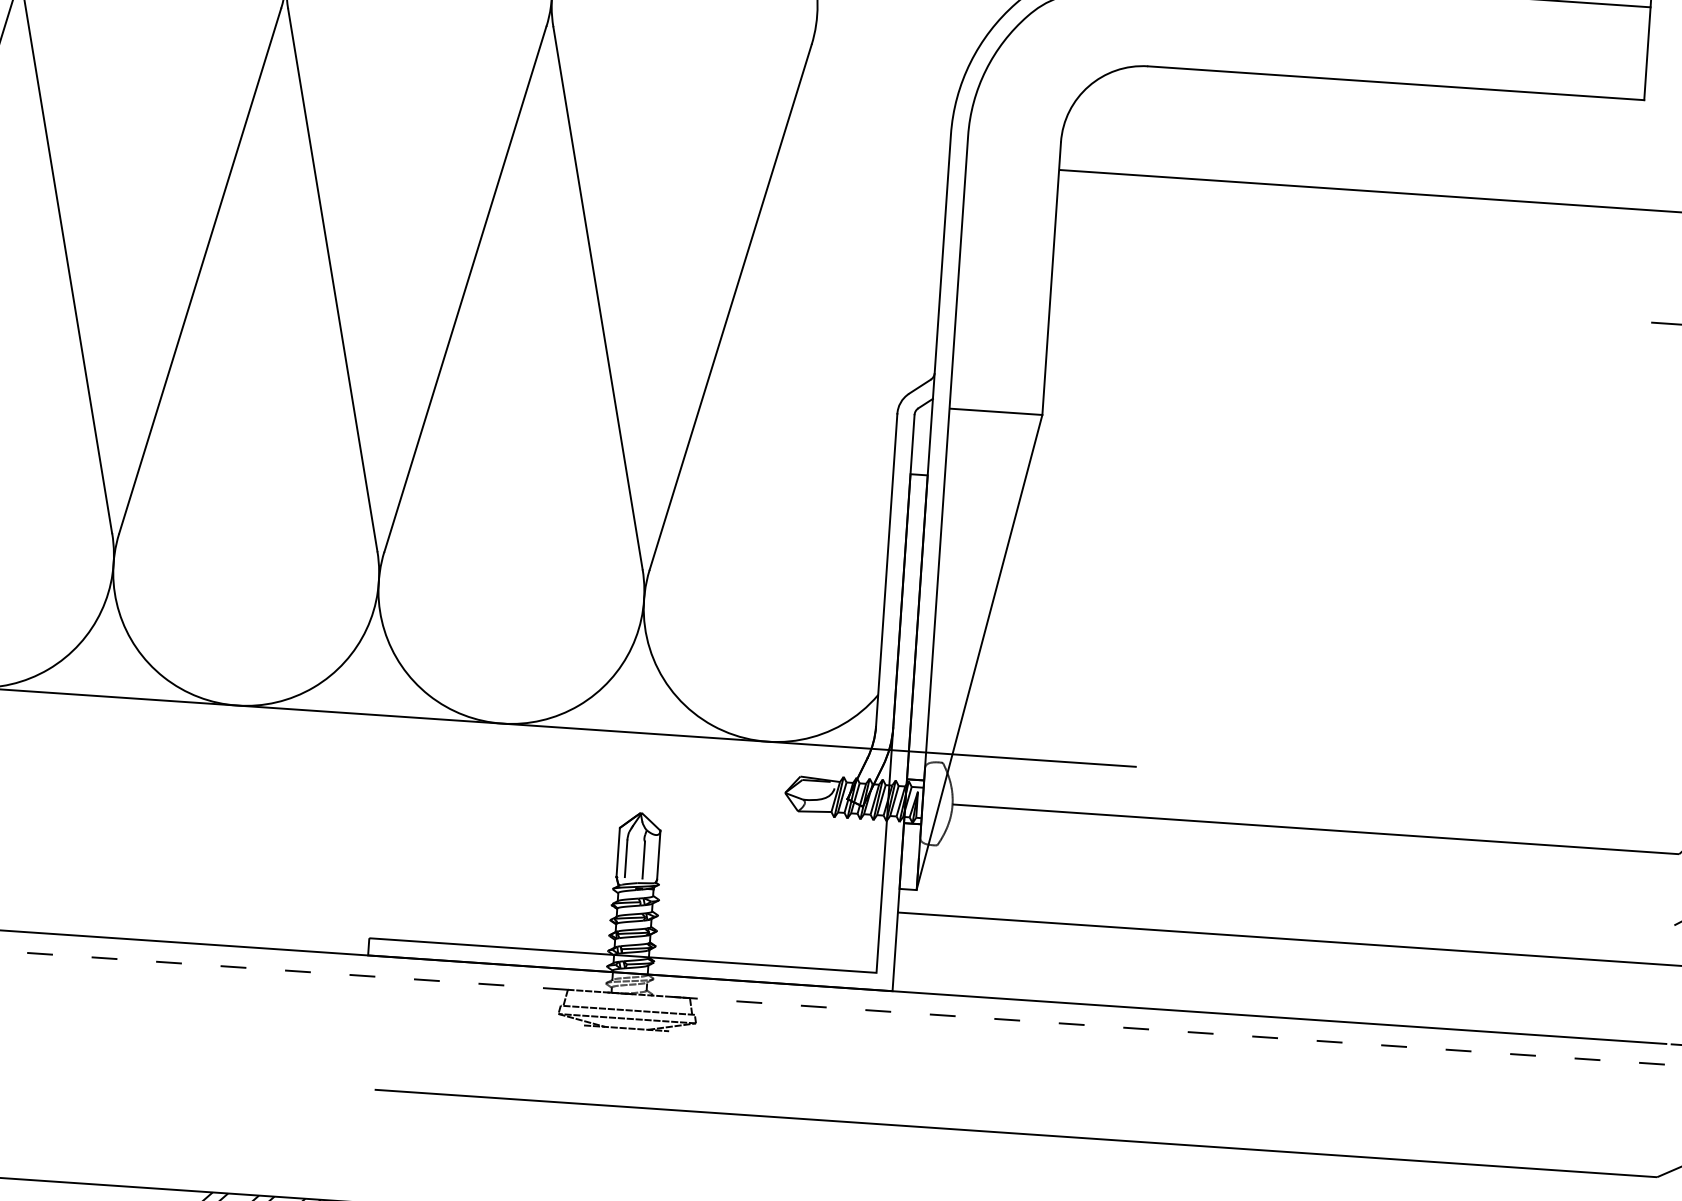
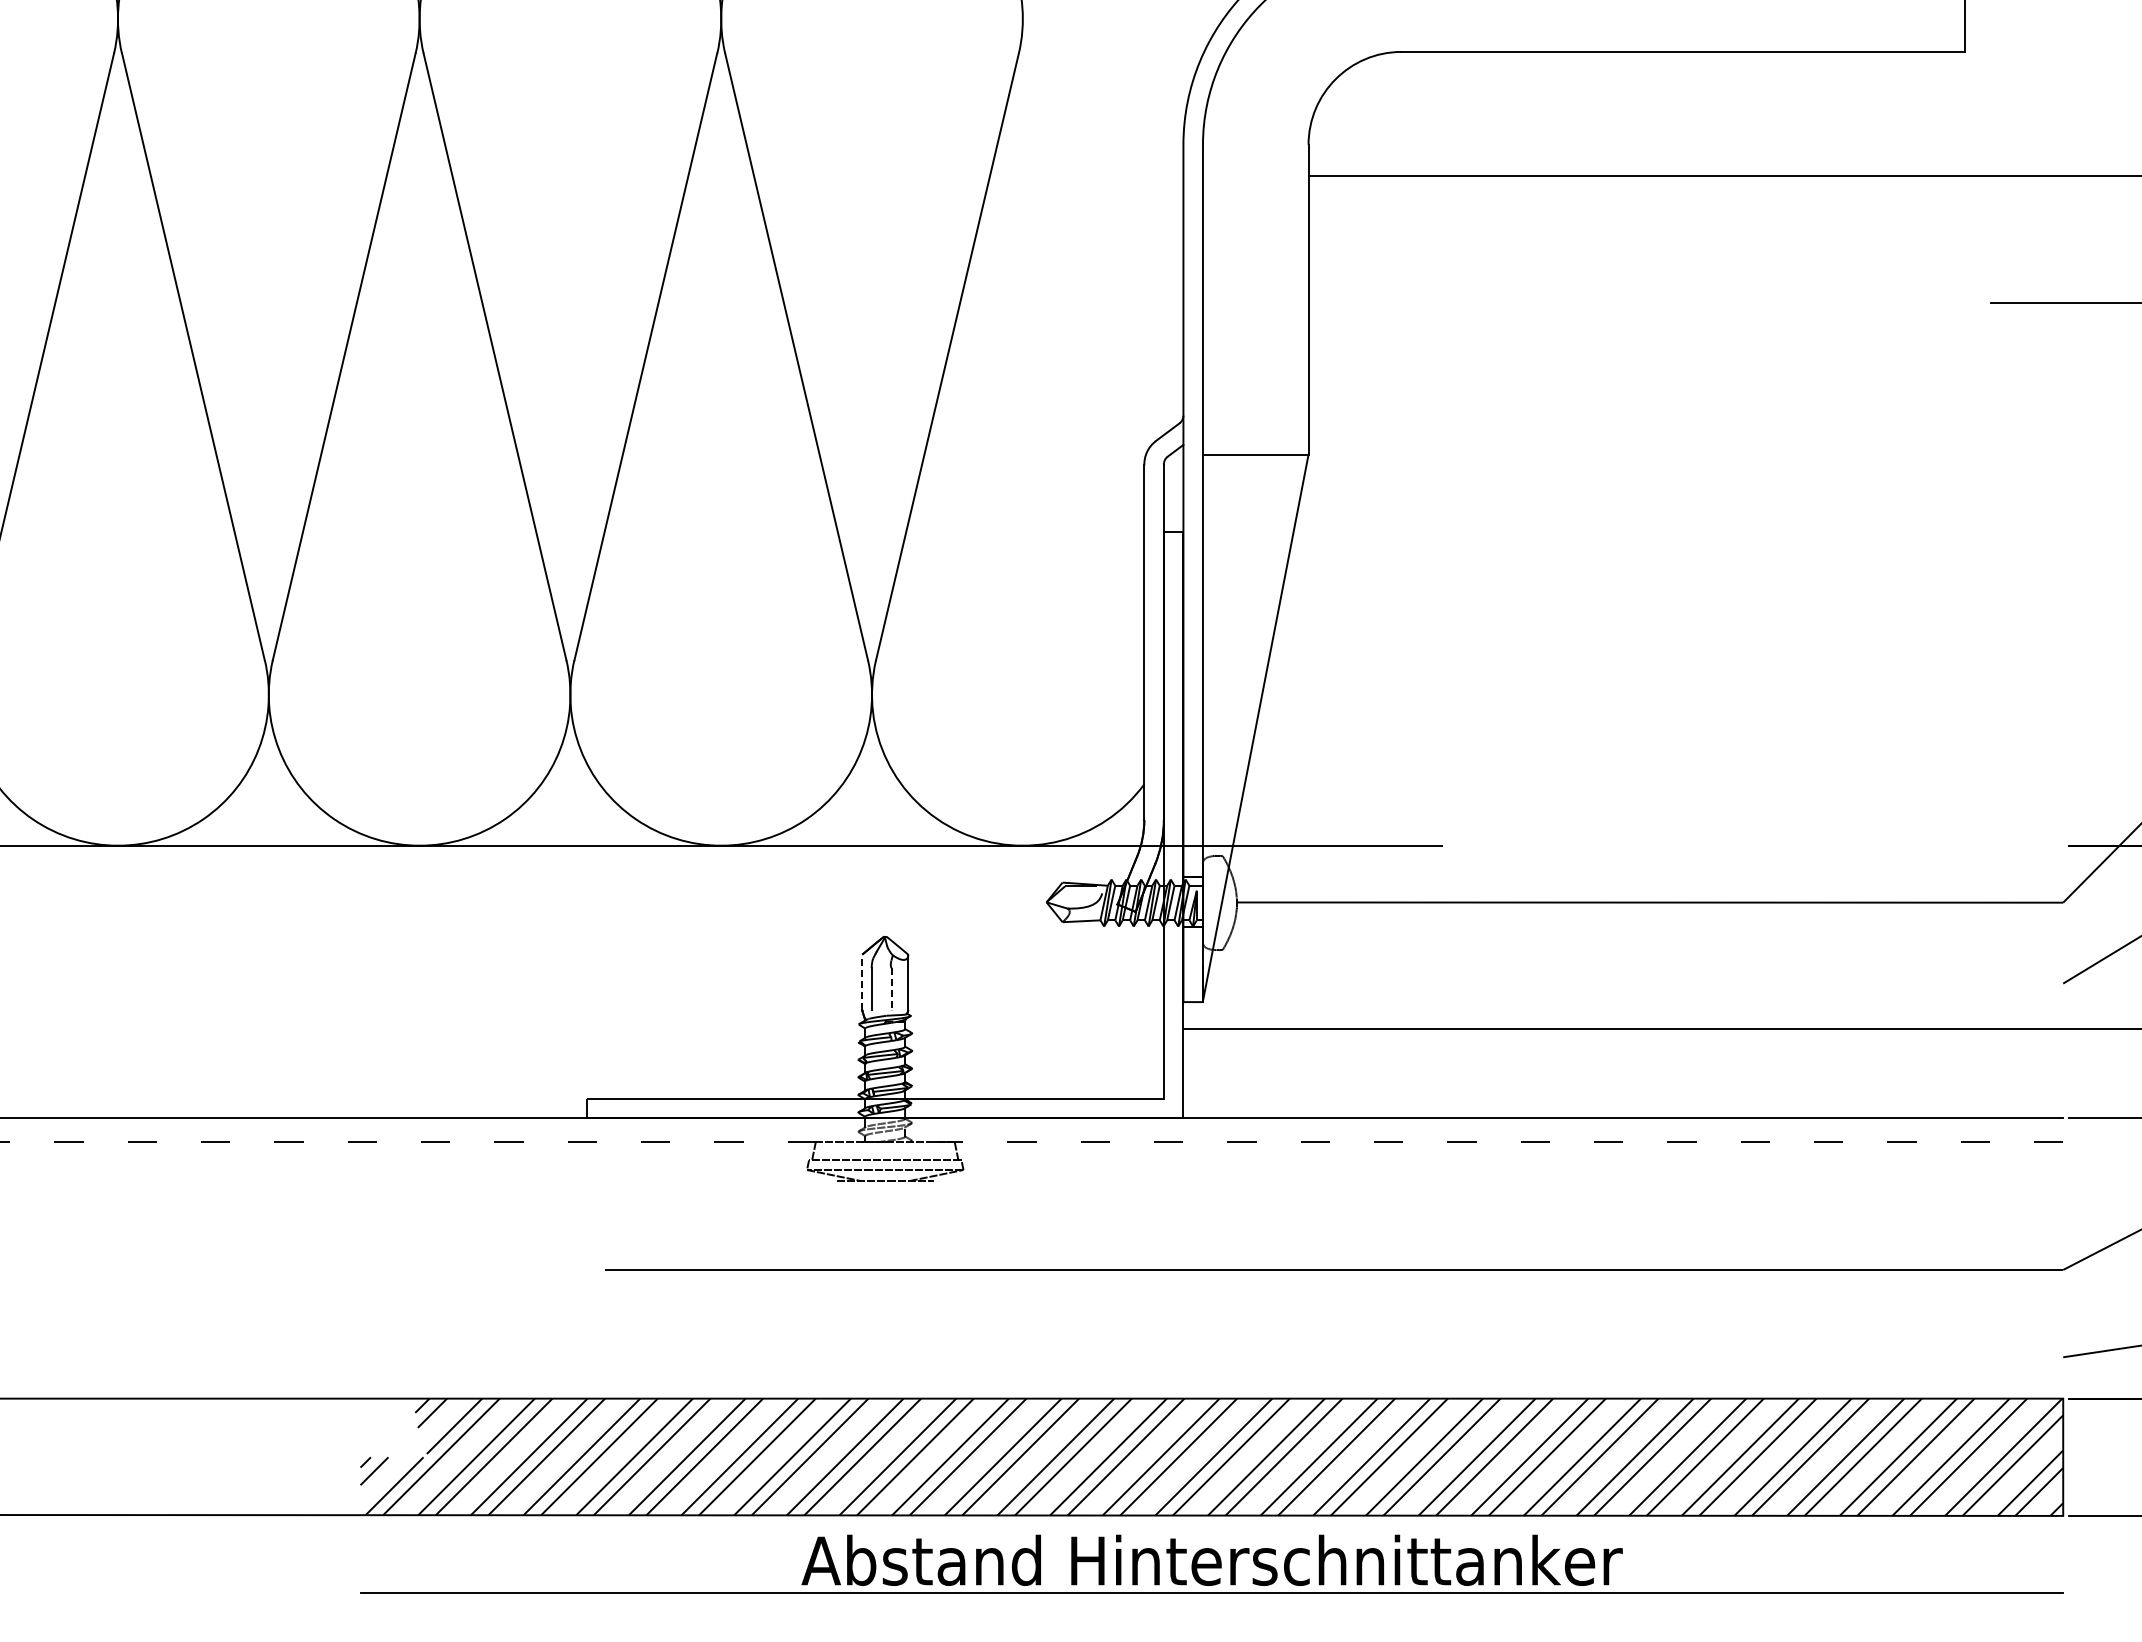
line: (618, 852) -> (862, 982), solid -> dashed
line: (643, 860) -> (891, 989), solid -> dashed

